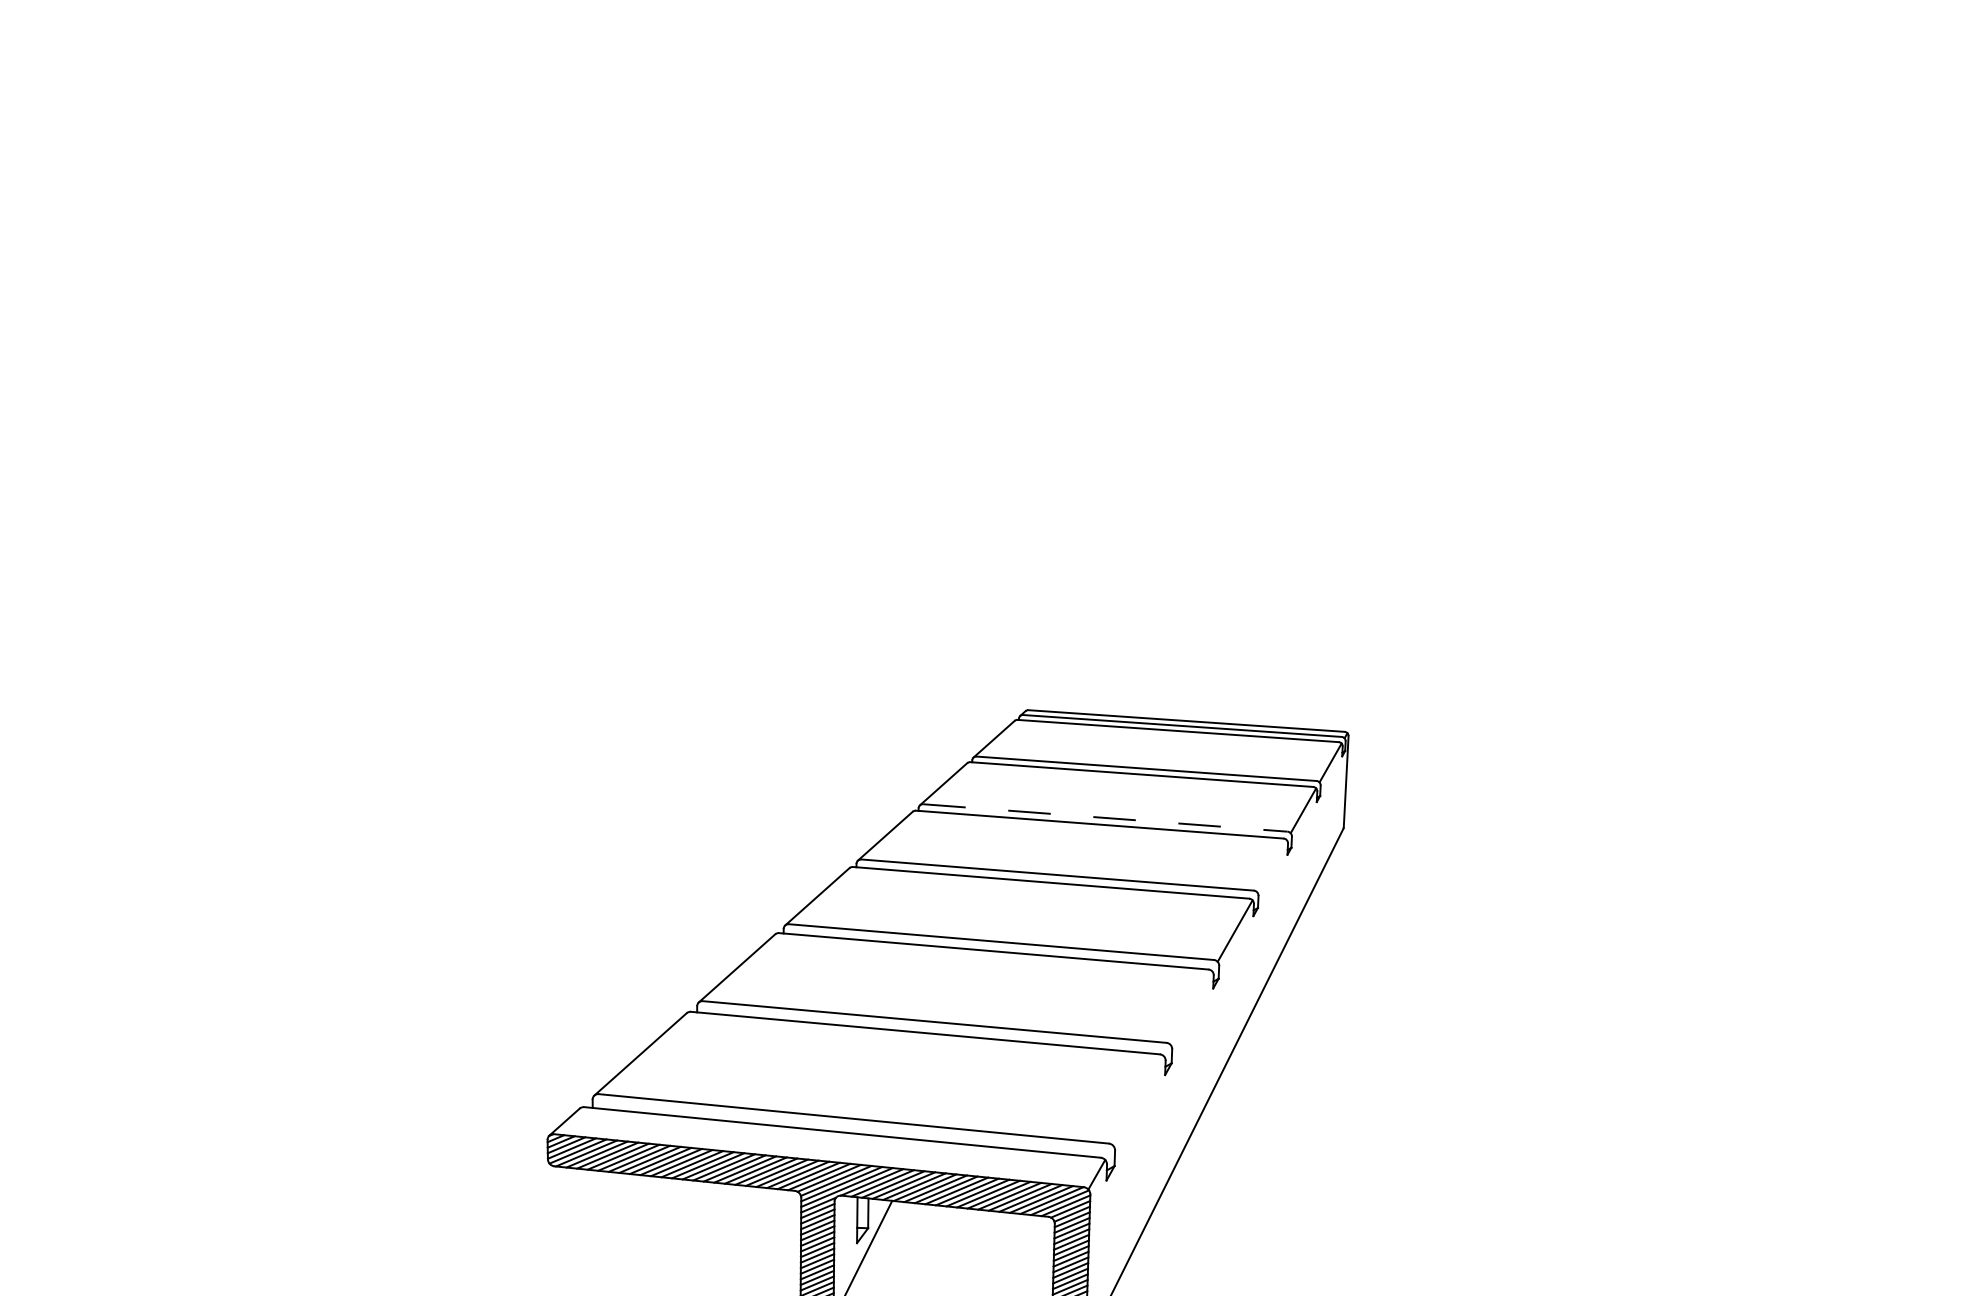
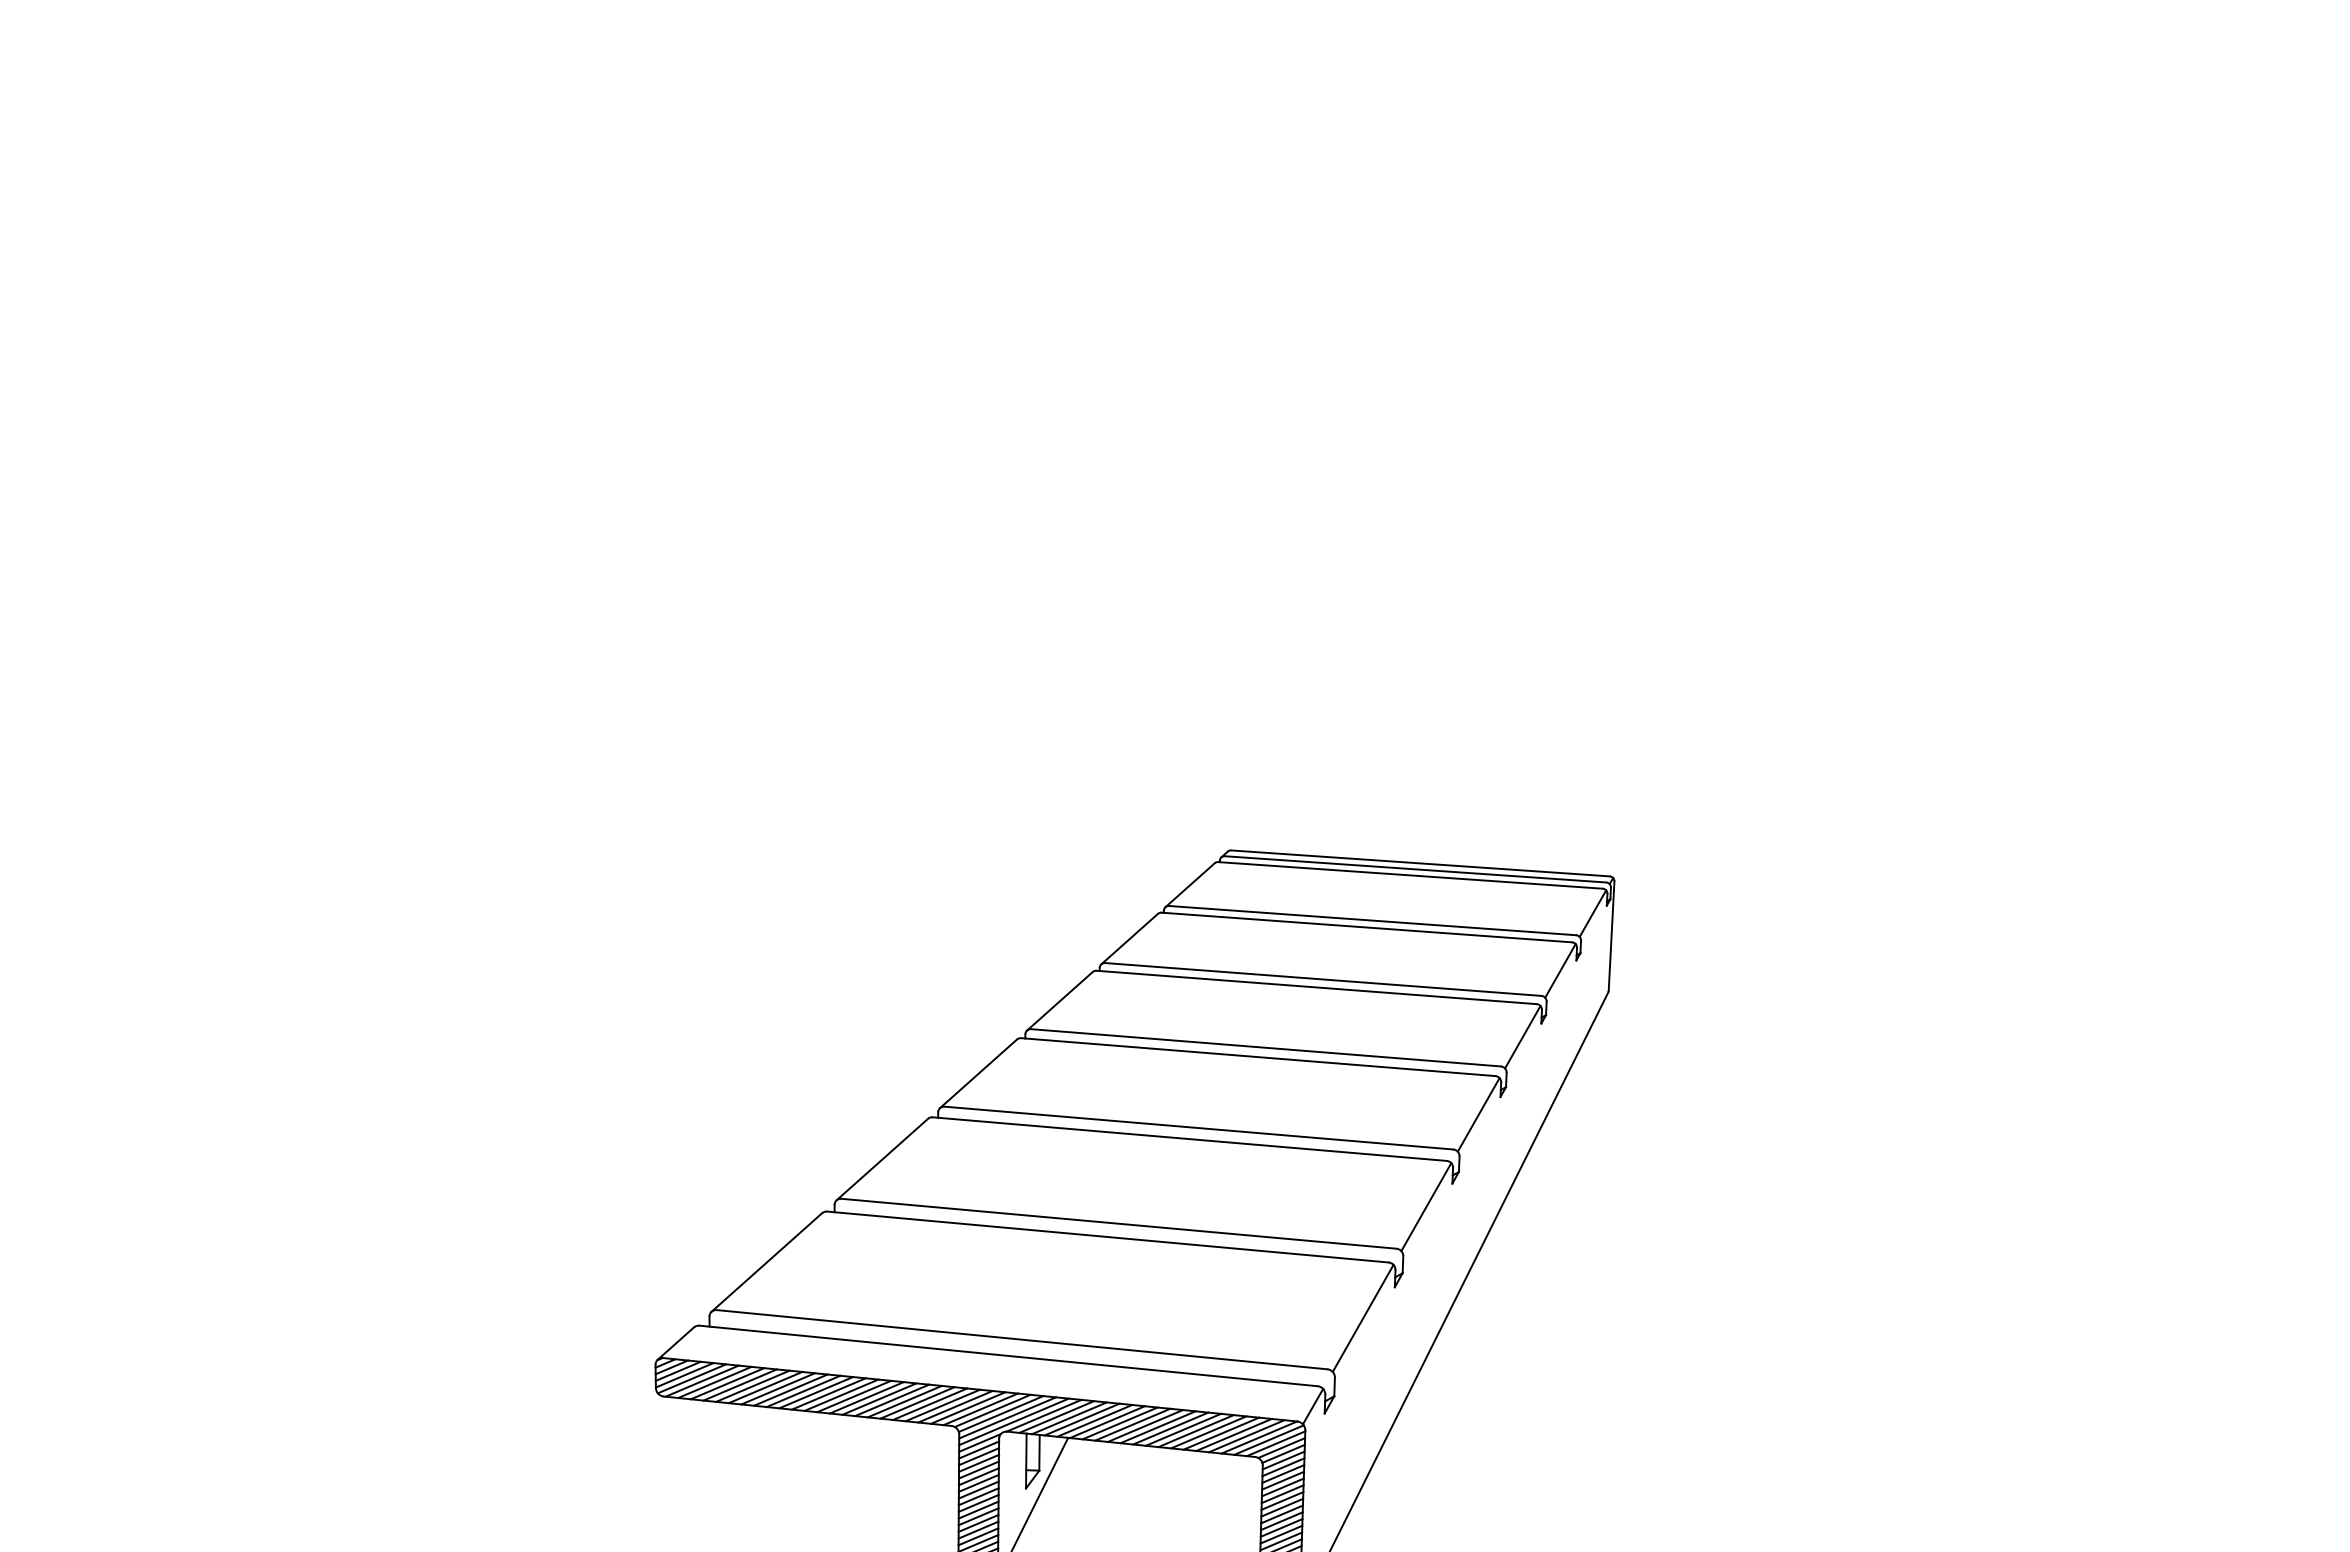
line: (1105, 817) -> (1323, 979), dashed -> solid
line: (1271, 866) -> (1522, 1037), added
line: (1191, 1008) -> (1426, 1207), added
line: (1138, 1100) -> (1362, 1317), added

